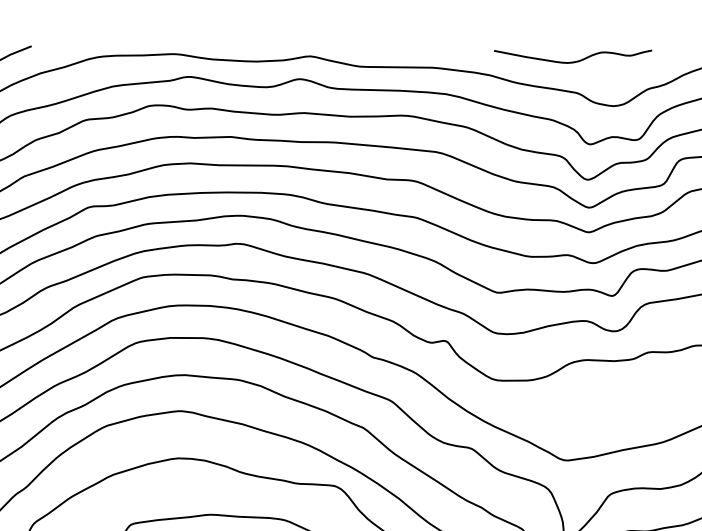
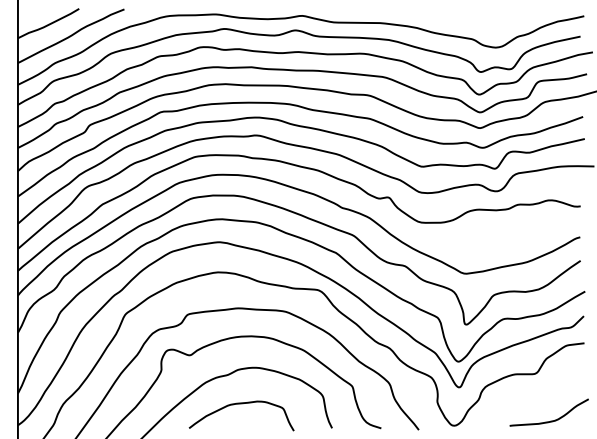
curve: (572, 60) -> (469, 18), removed

